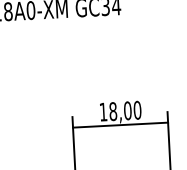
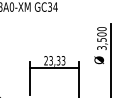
text: (119, 110) -> (54, 60), 18,00 -> 23,33

